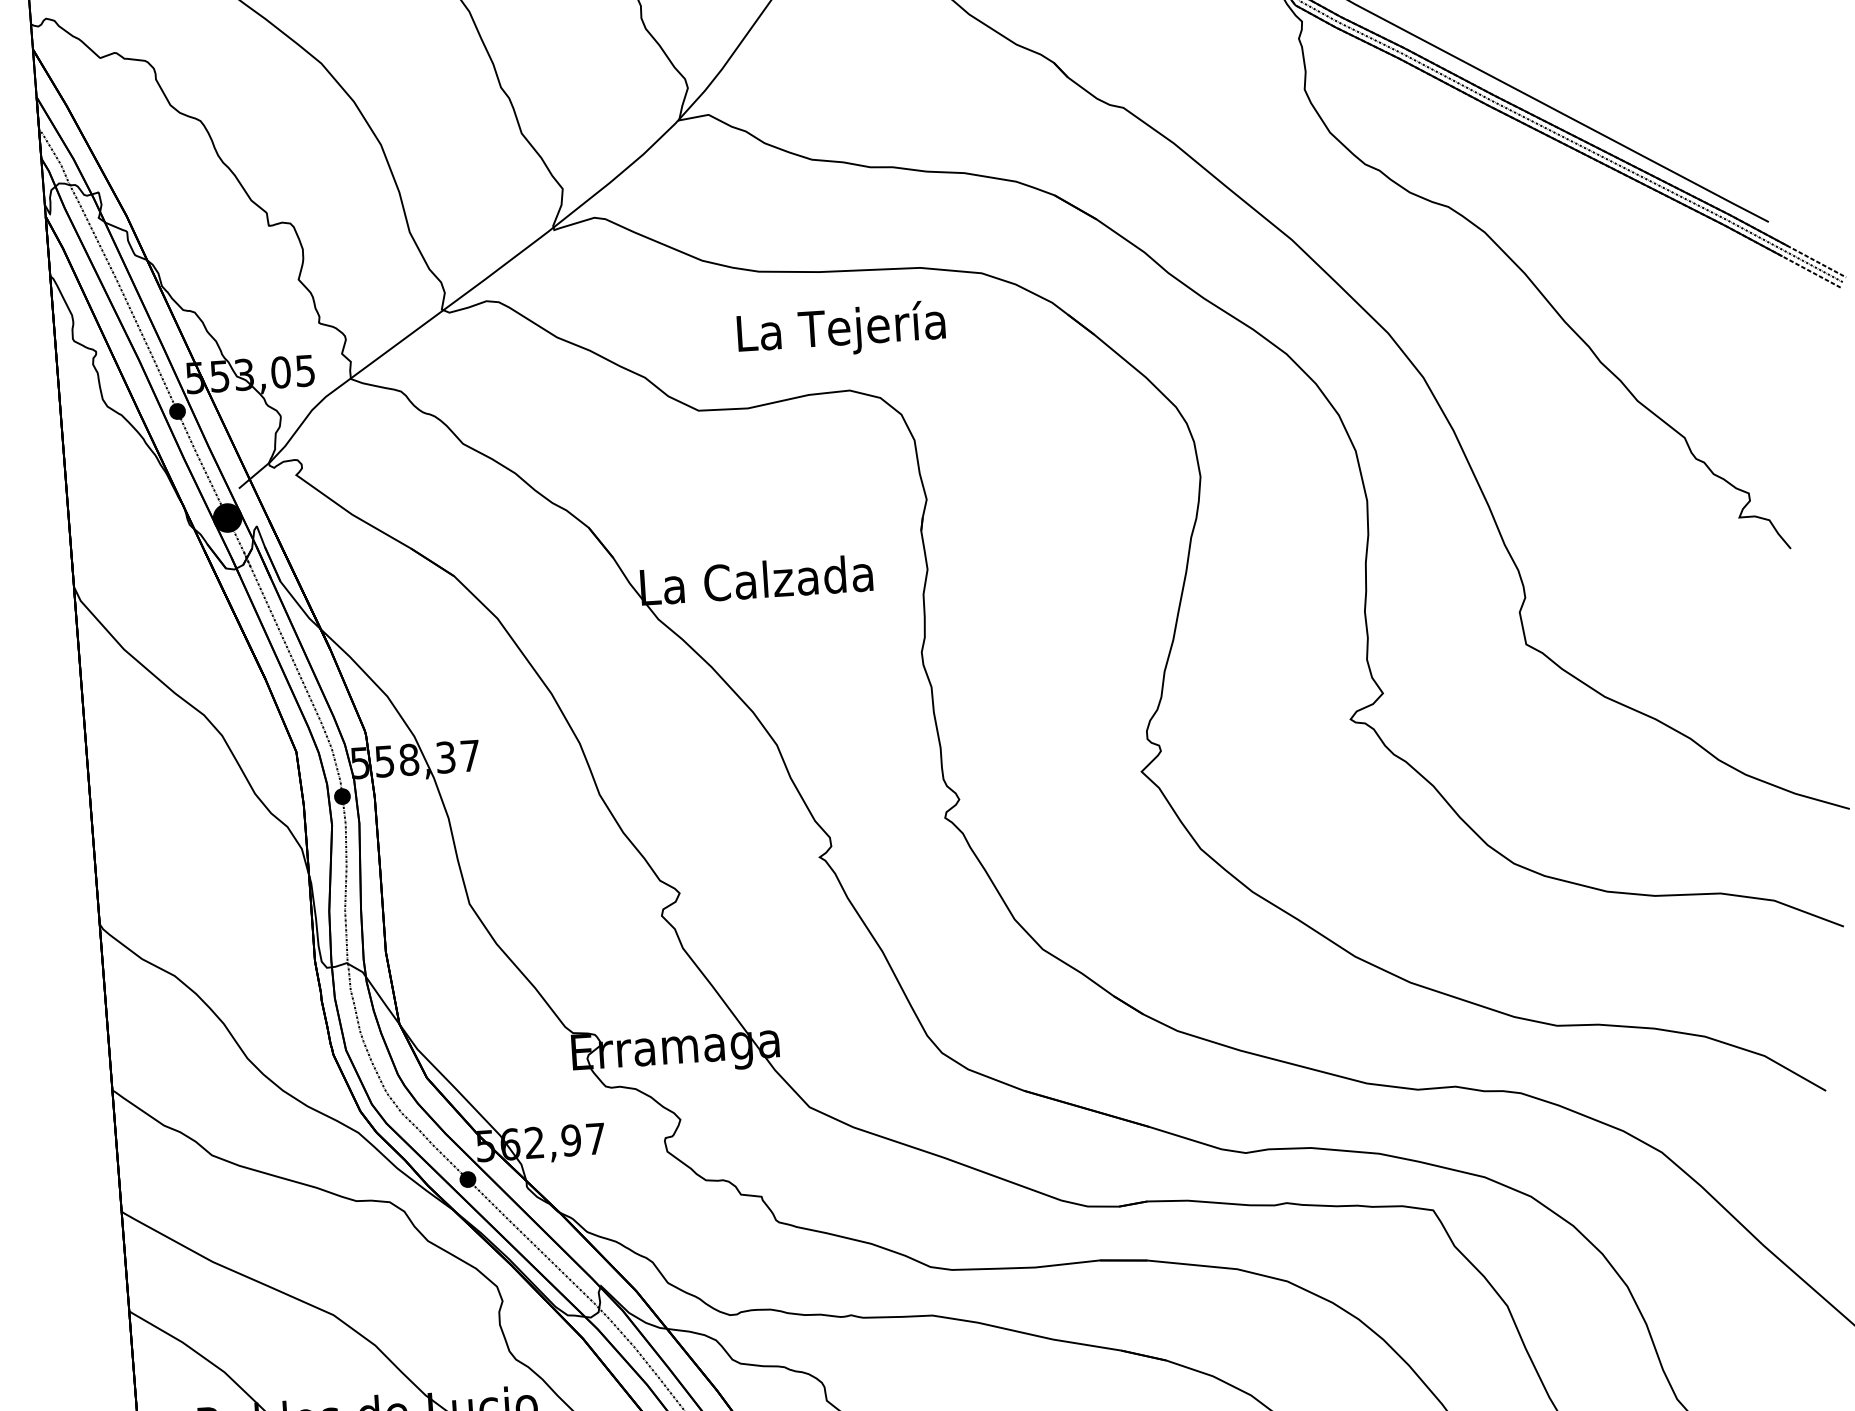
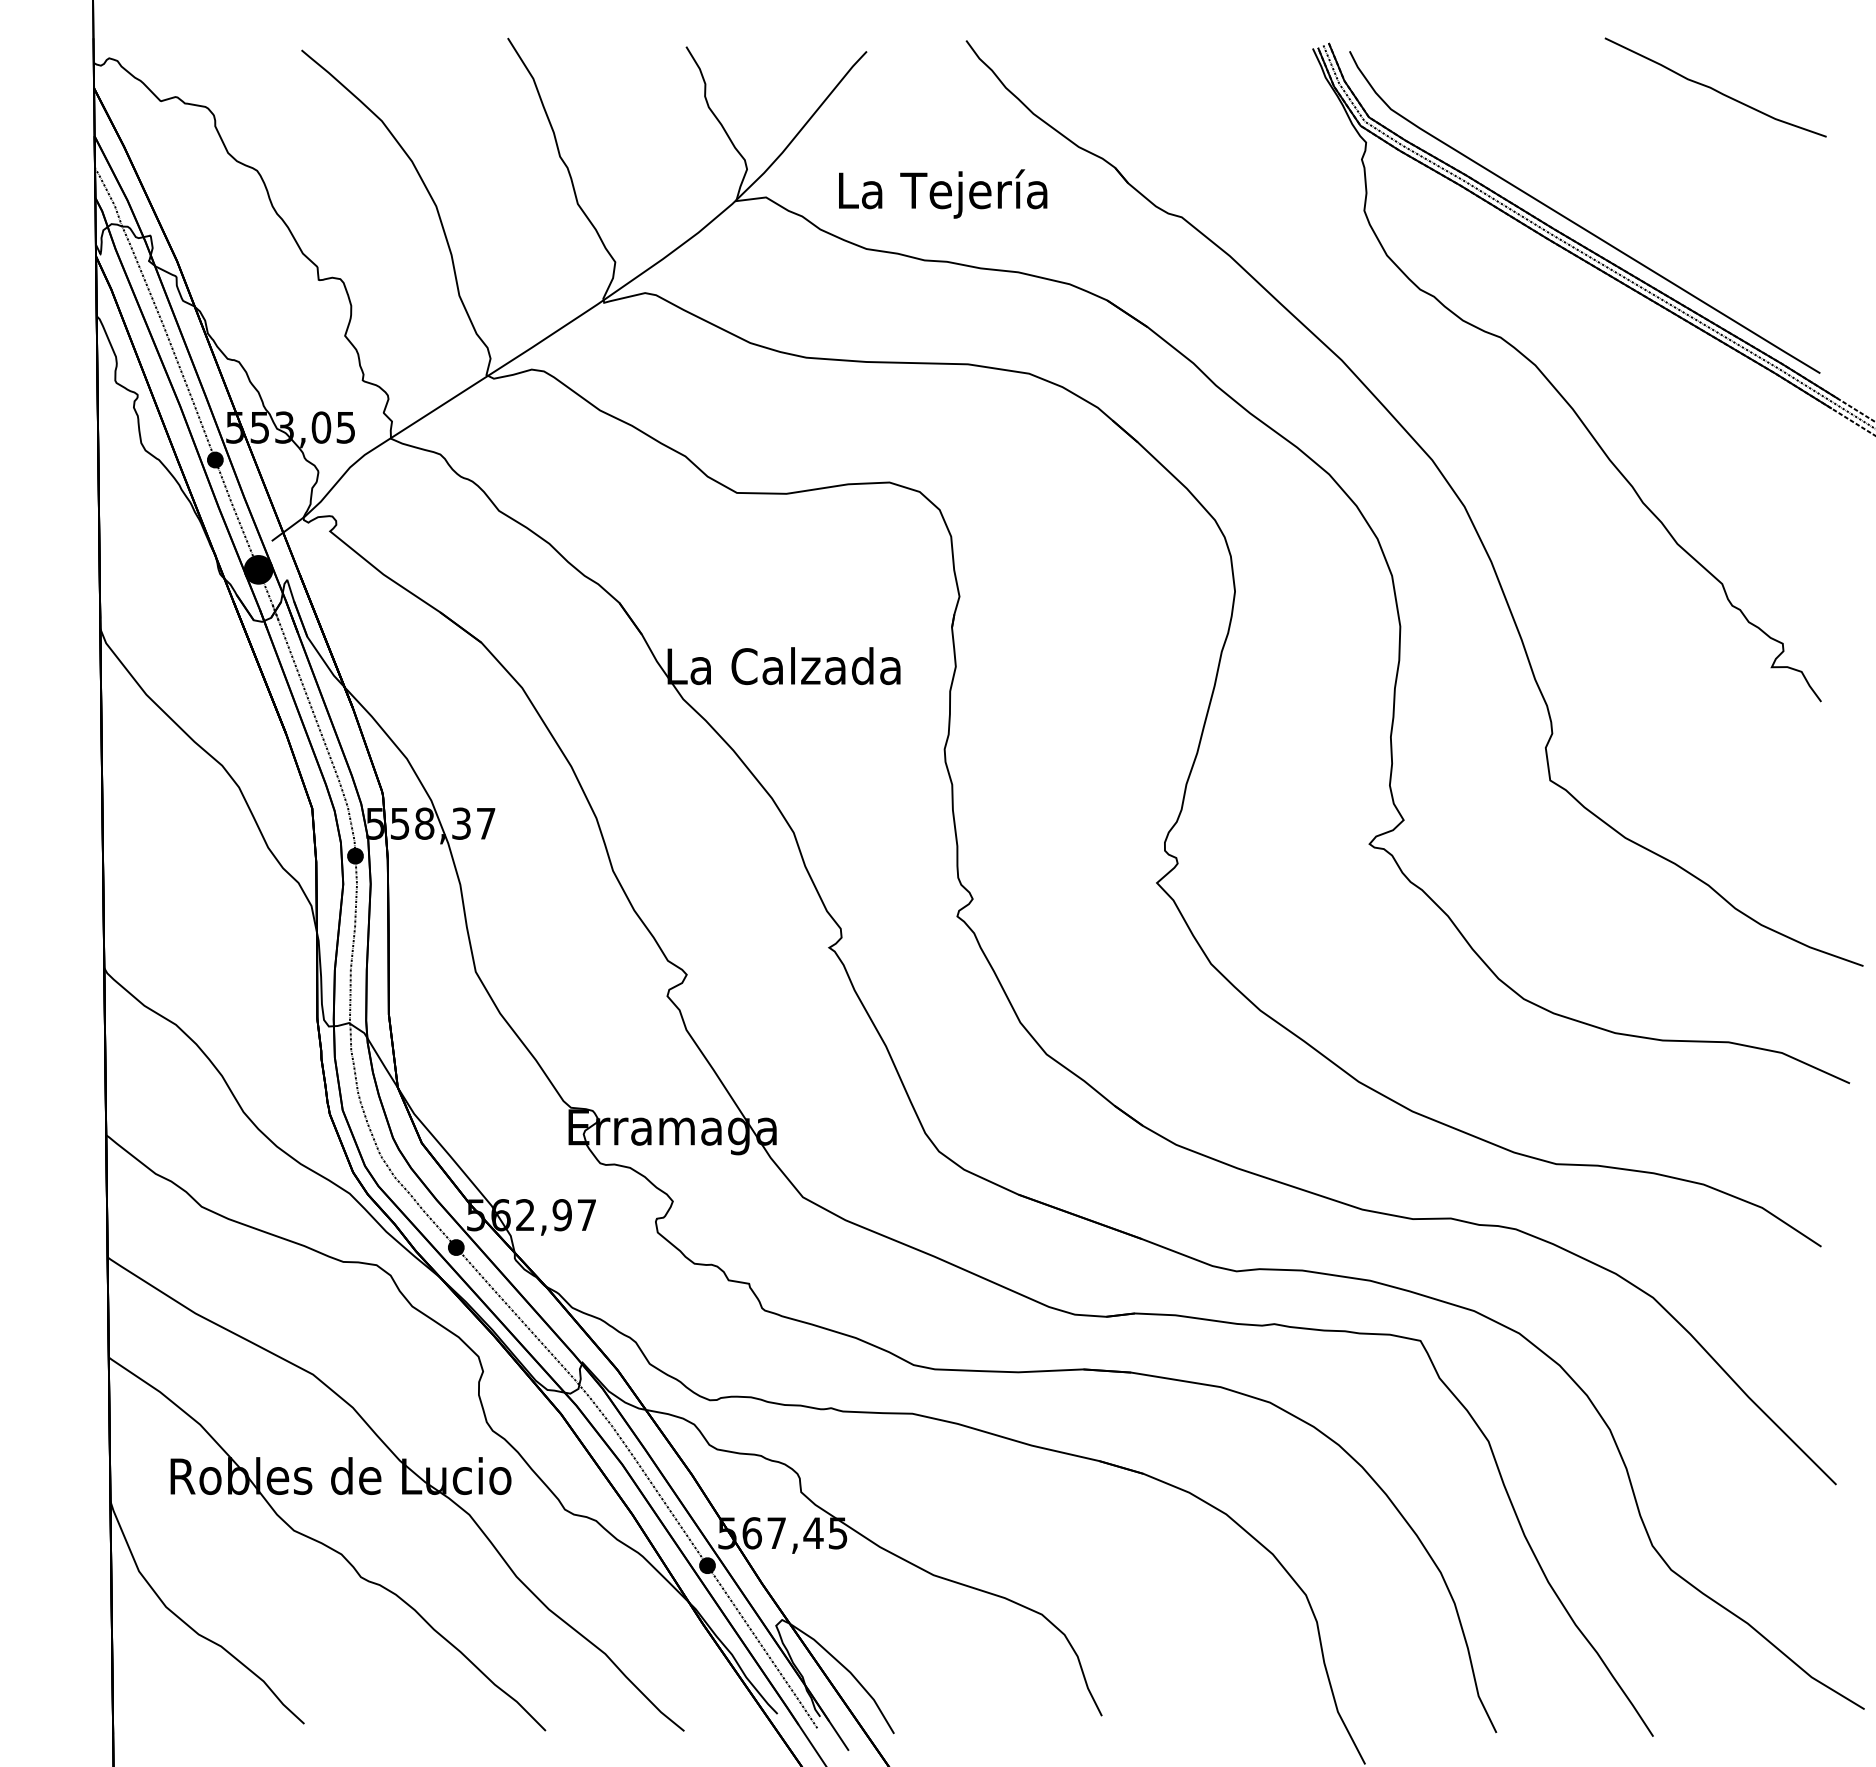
text: (841, 330) -> (943, 193), moved

